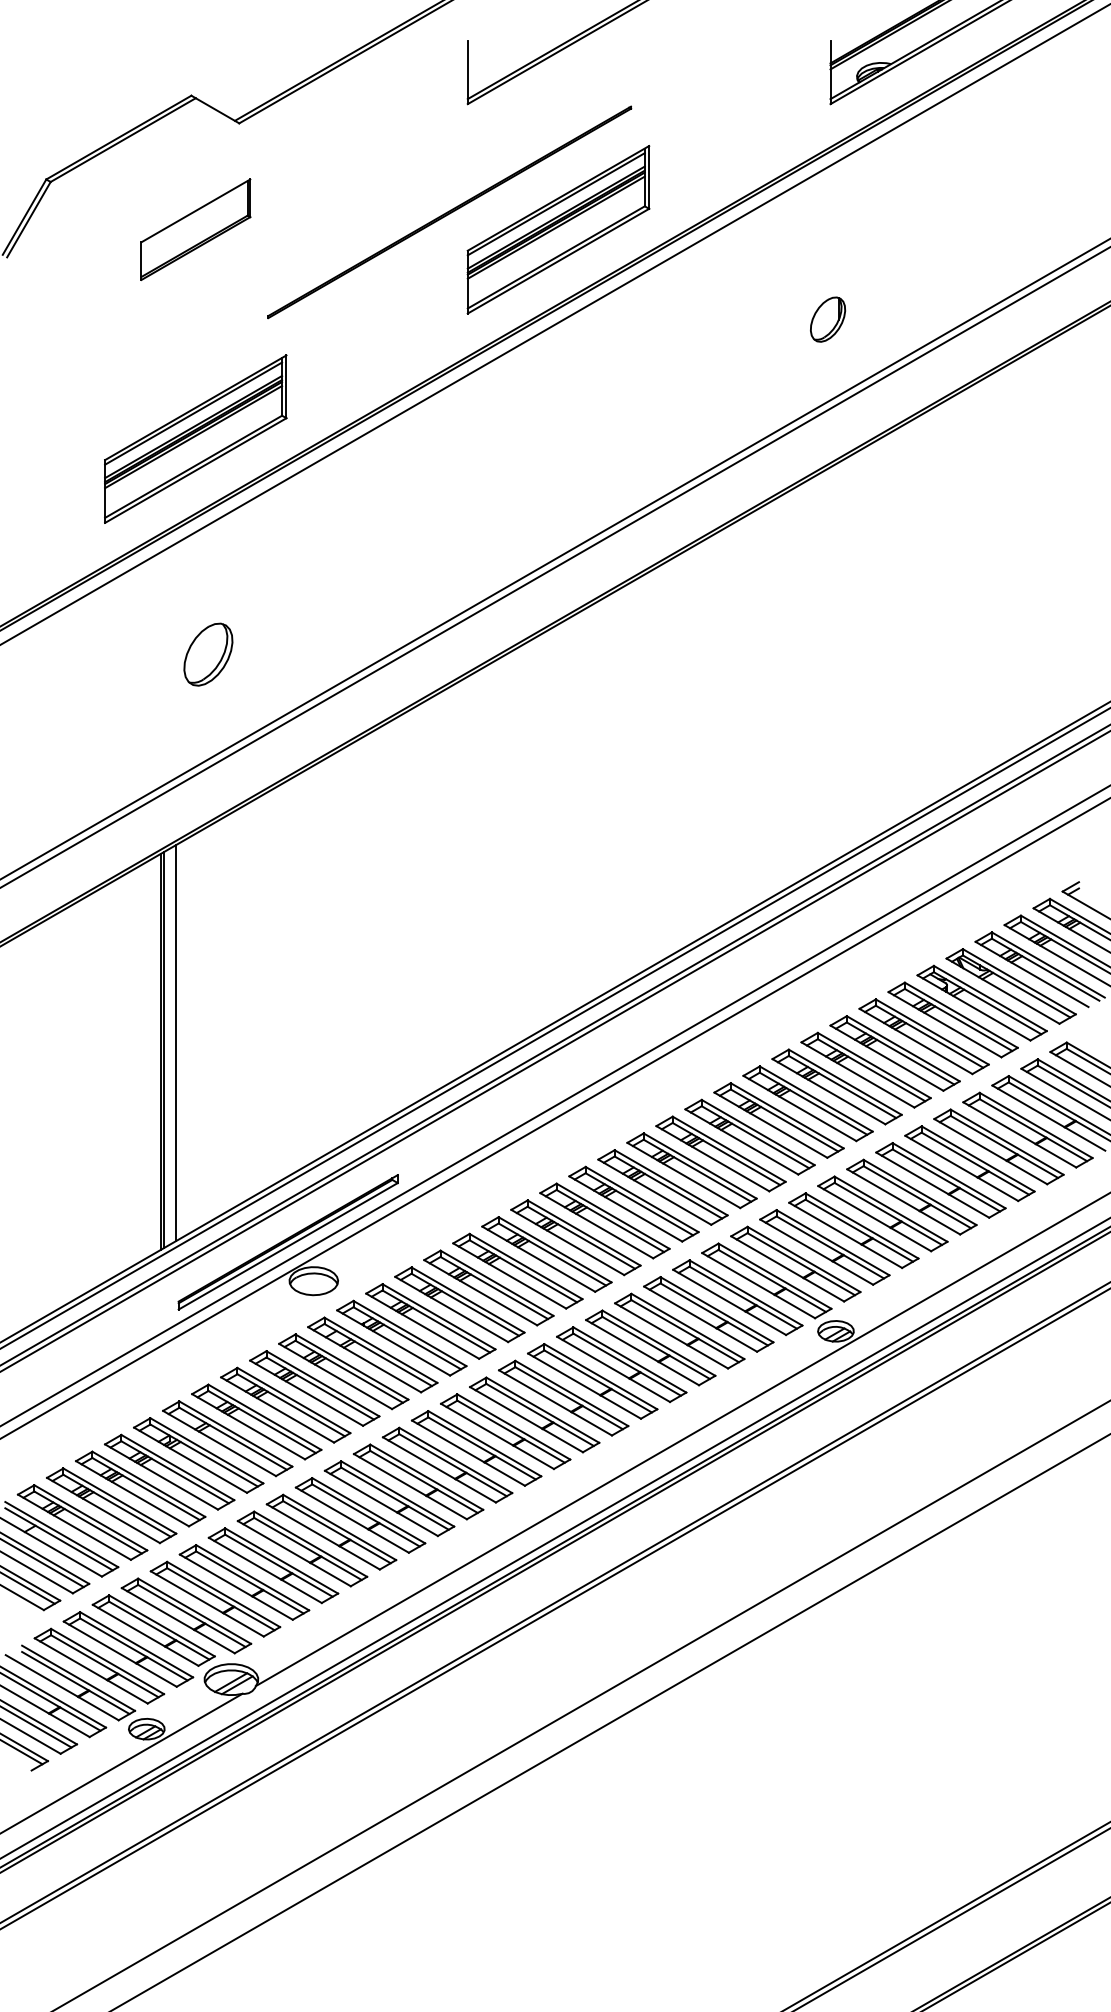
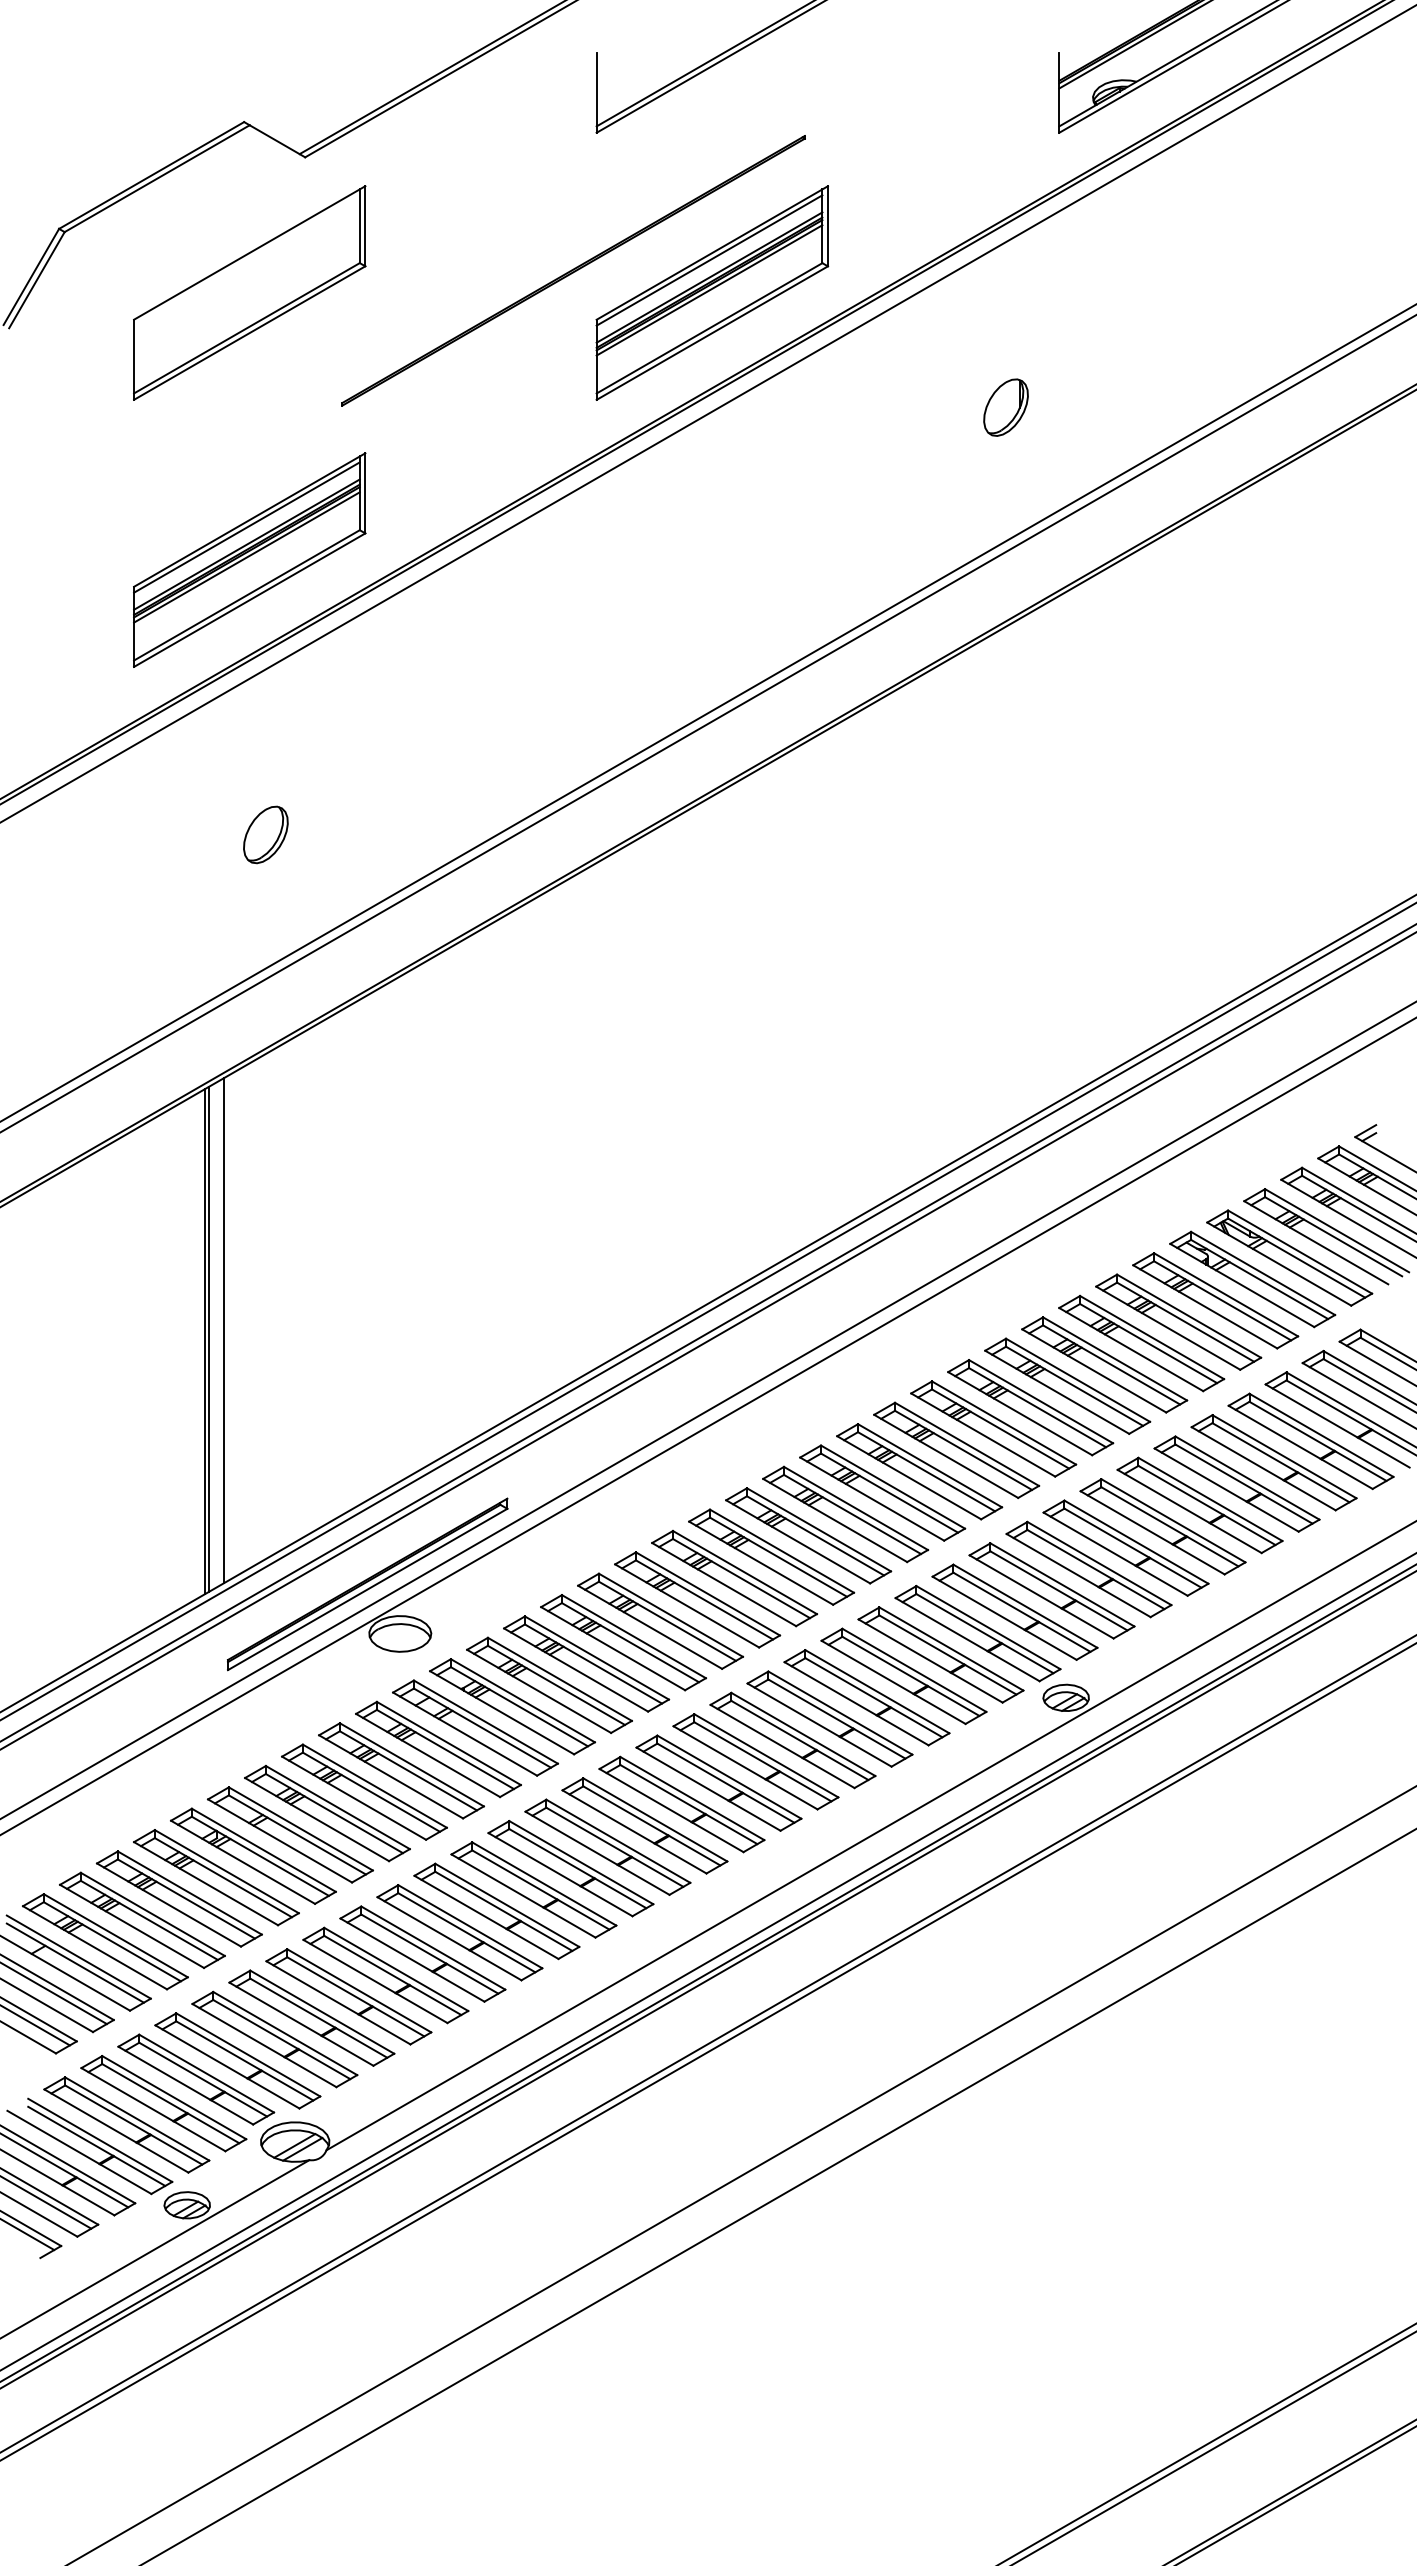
part: (195, 229) -> (249, 292), size x1.67
part: (827, 319) -> (1005, 407), moved
part: (208, 654) -> (265, 834), size x0.71

